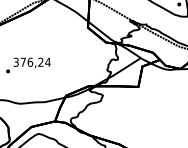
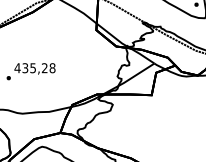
text: (31, 61) -> (34, 67), 376,24 -> 435,28

